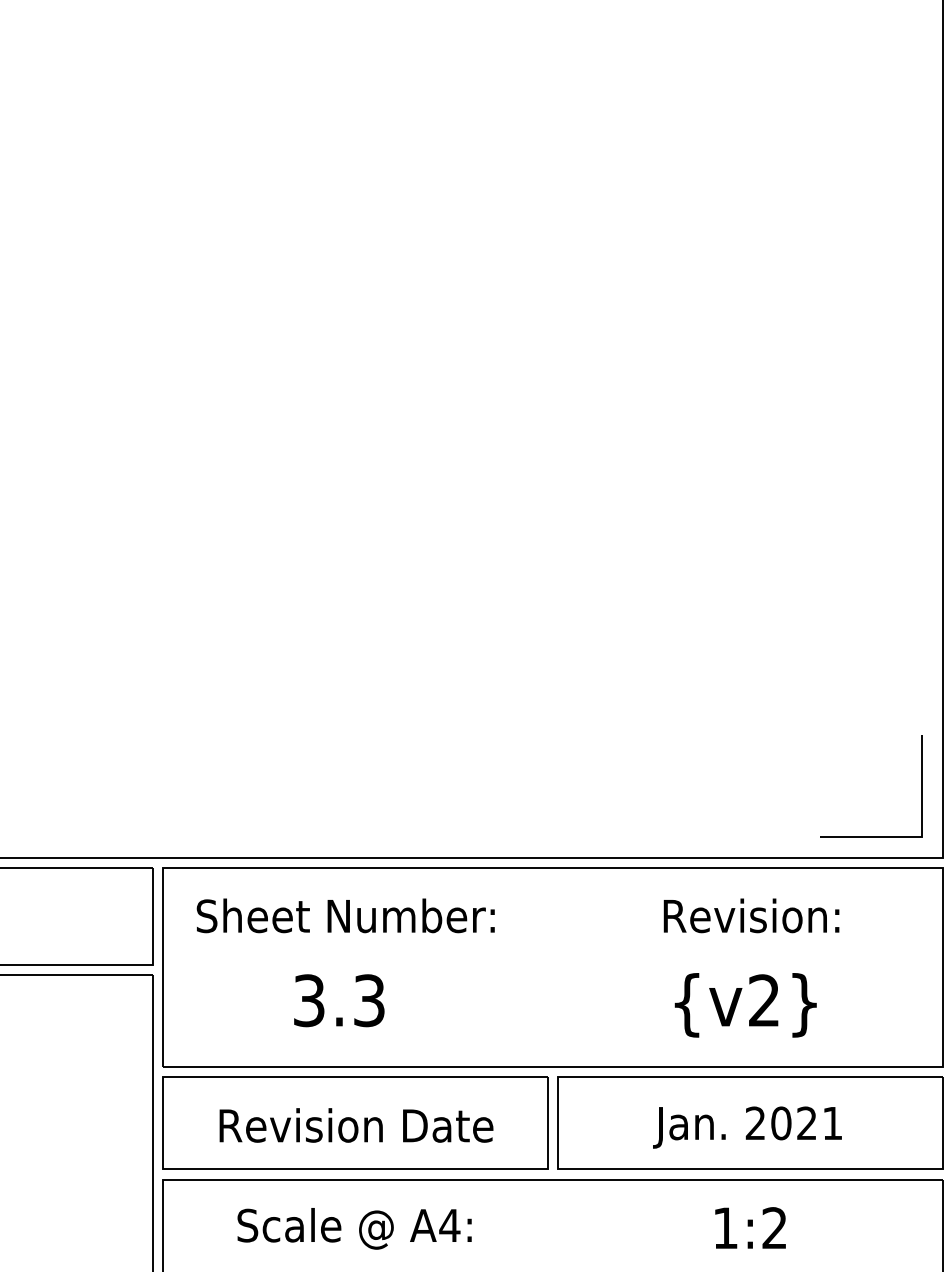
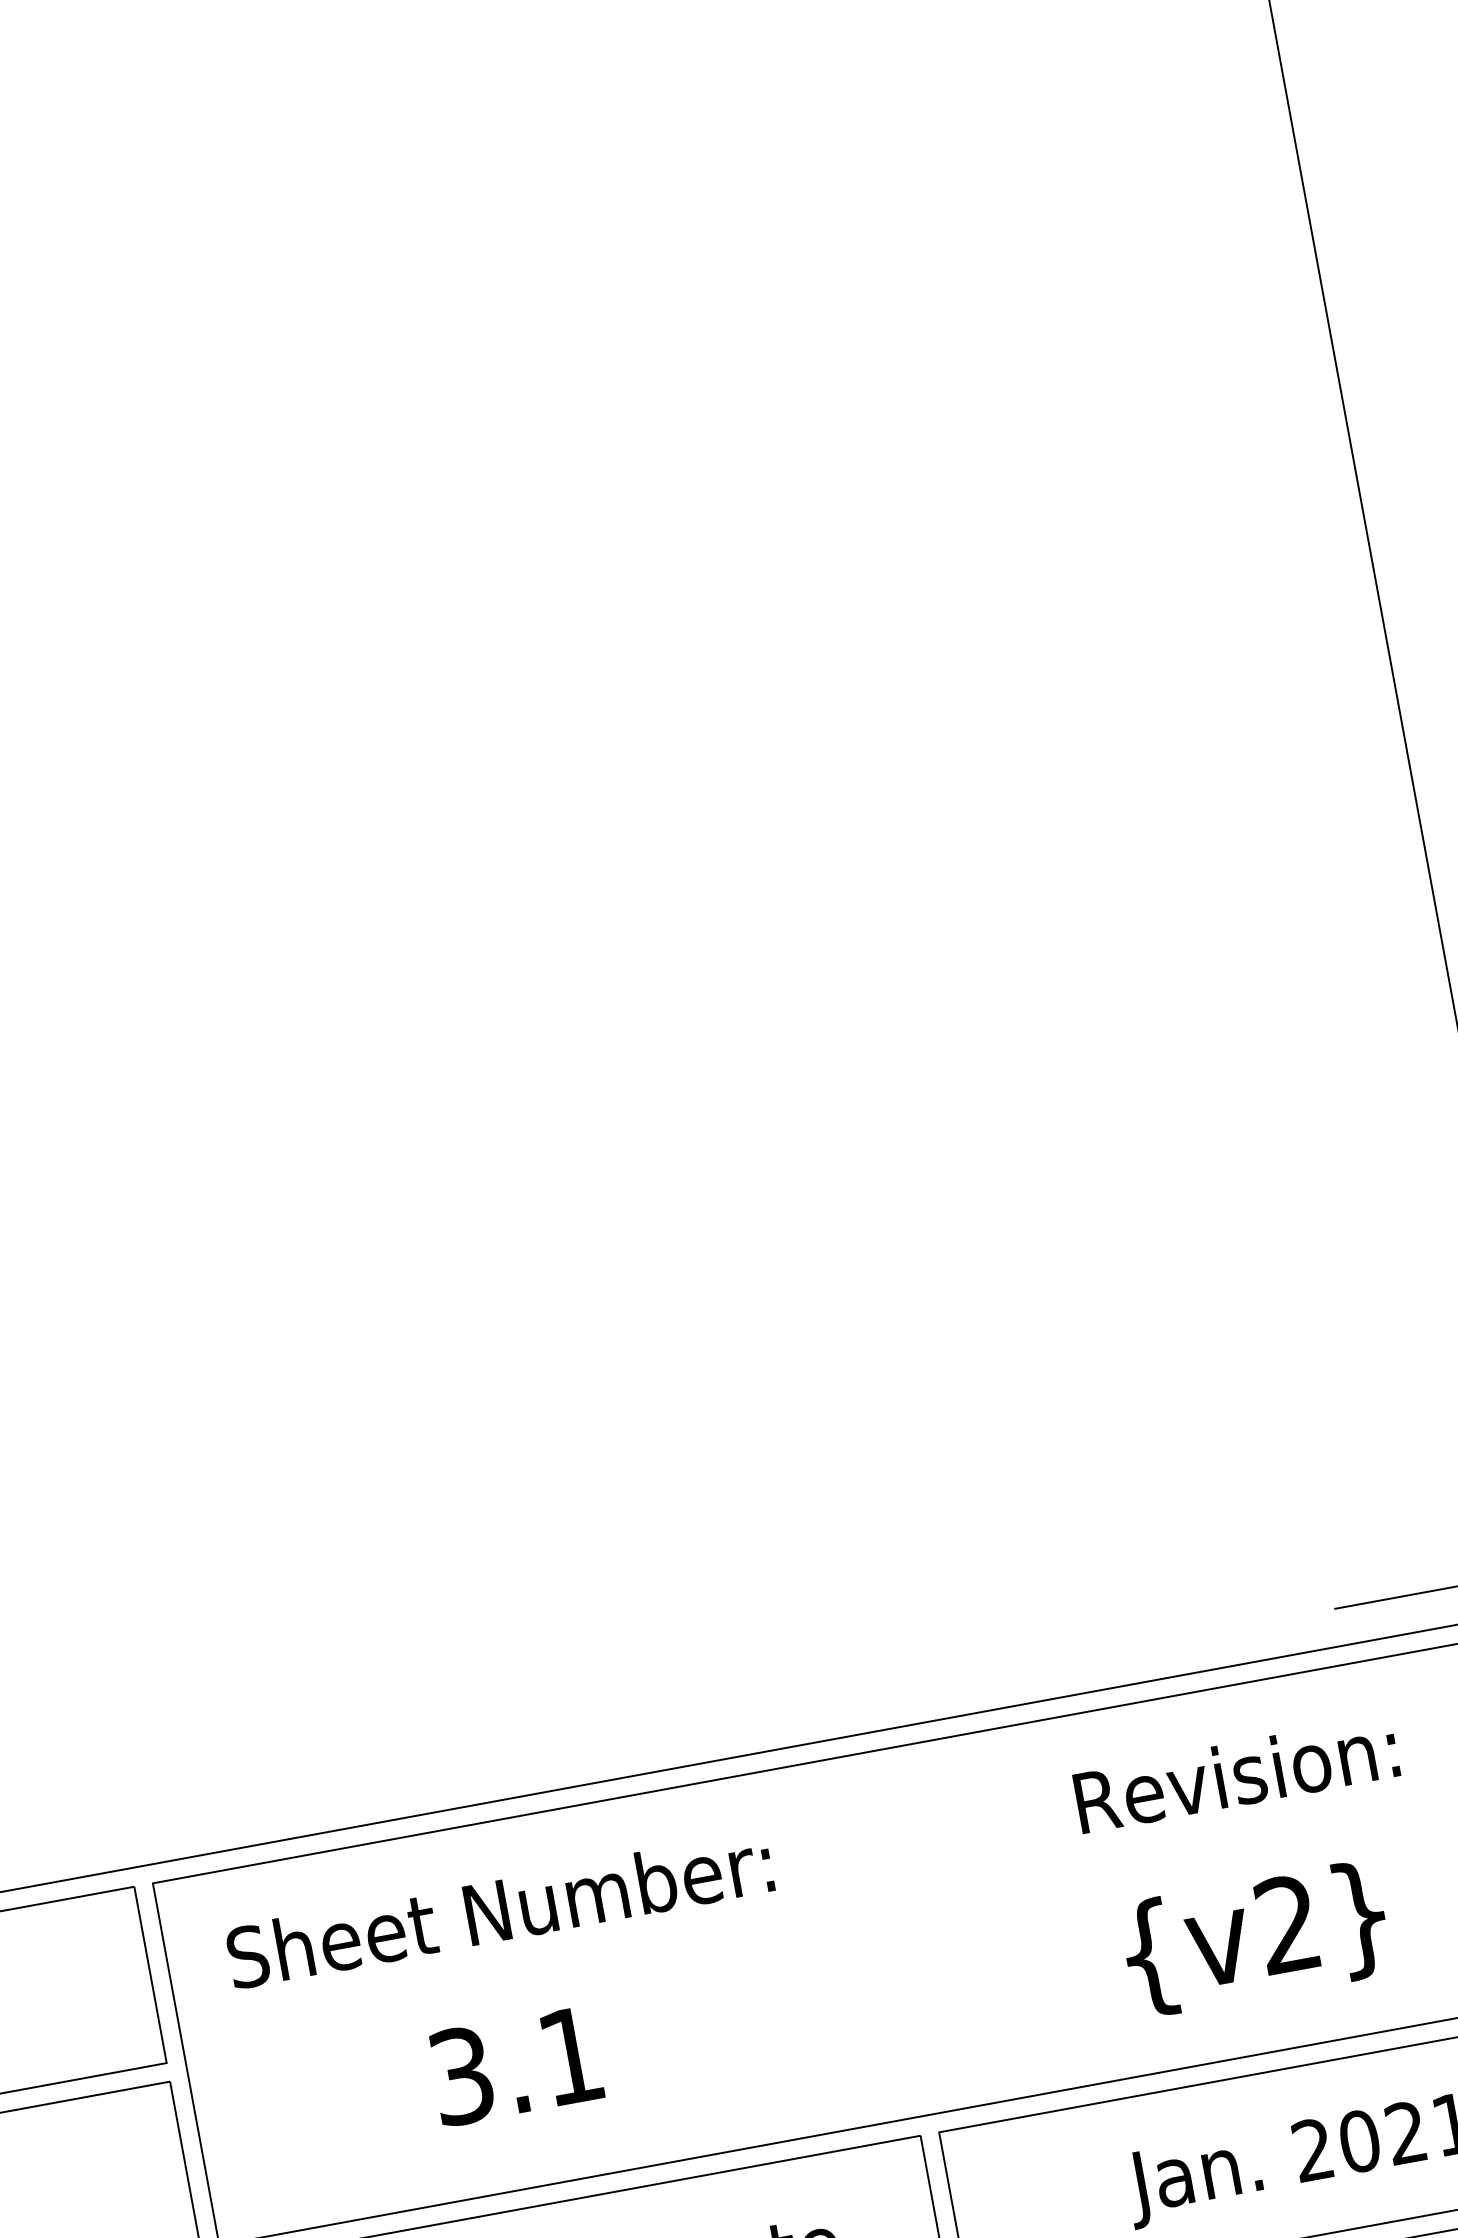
text: (369, 1000) -> (571, 2055), 3.3 -> 3.1

